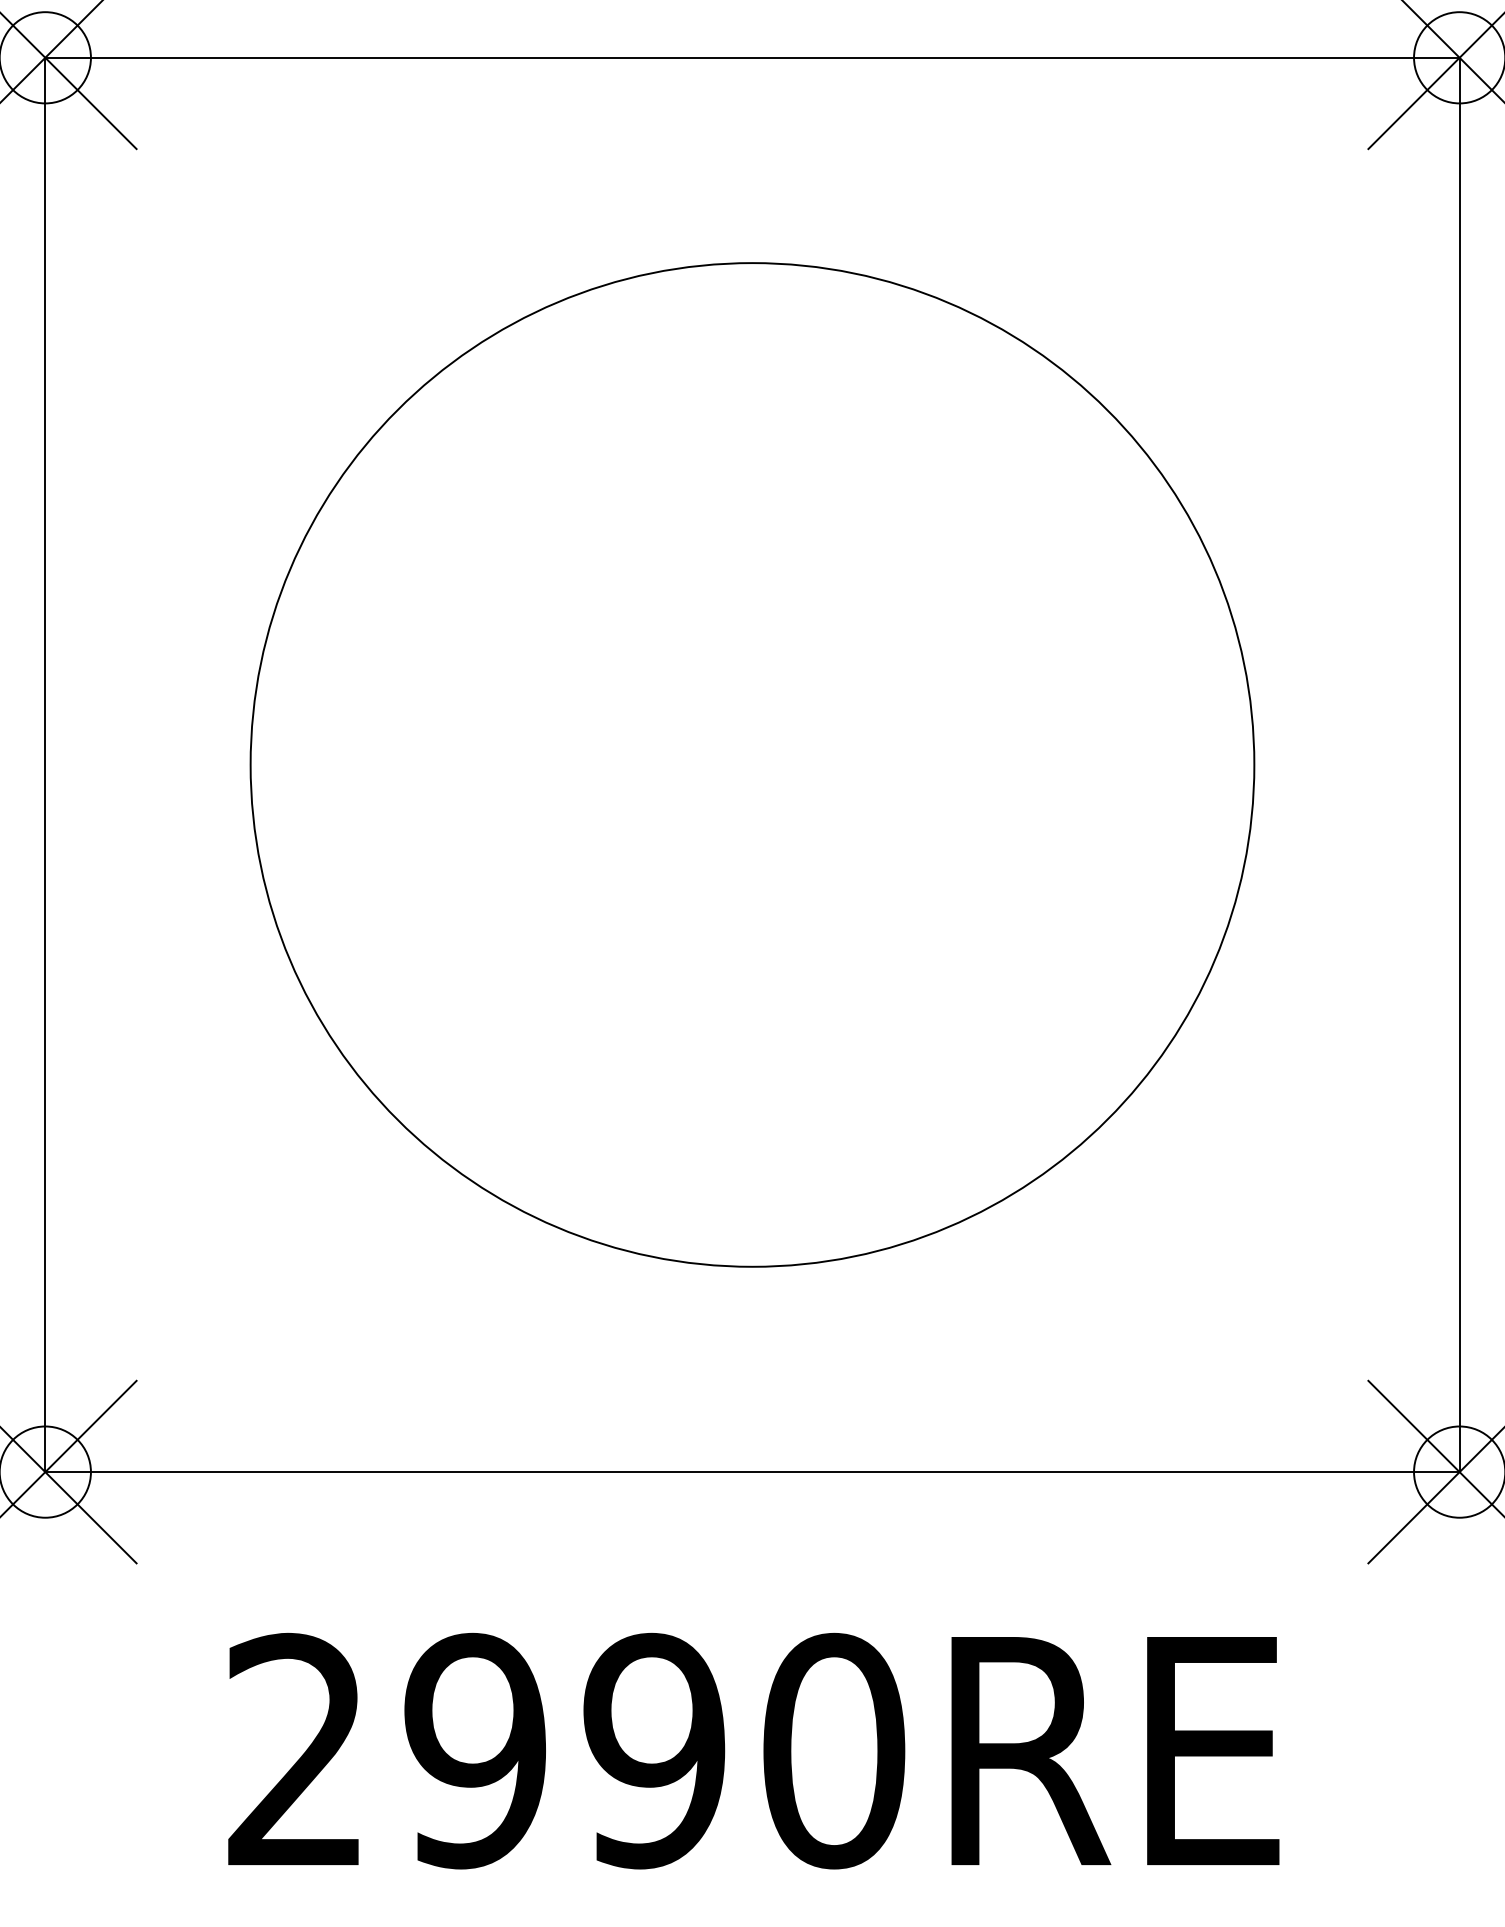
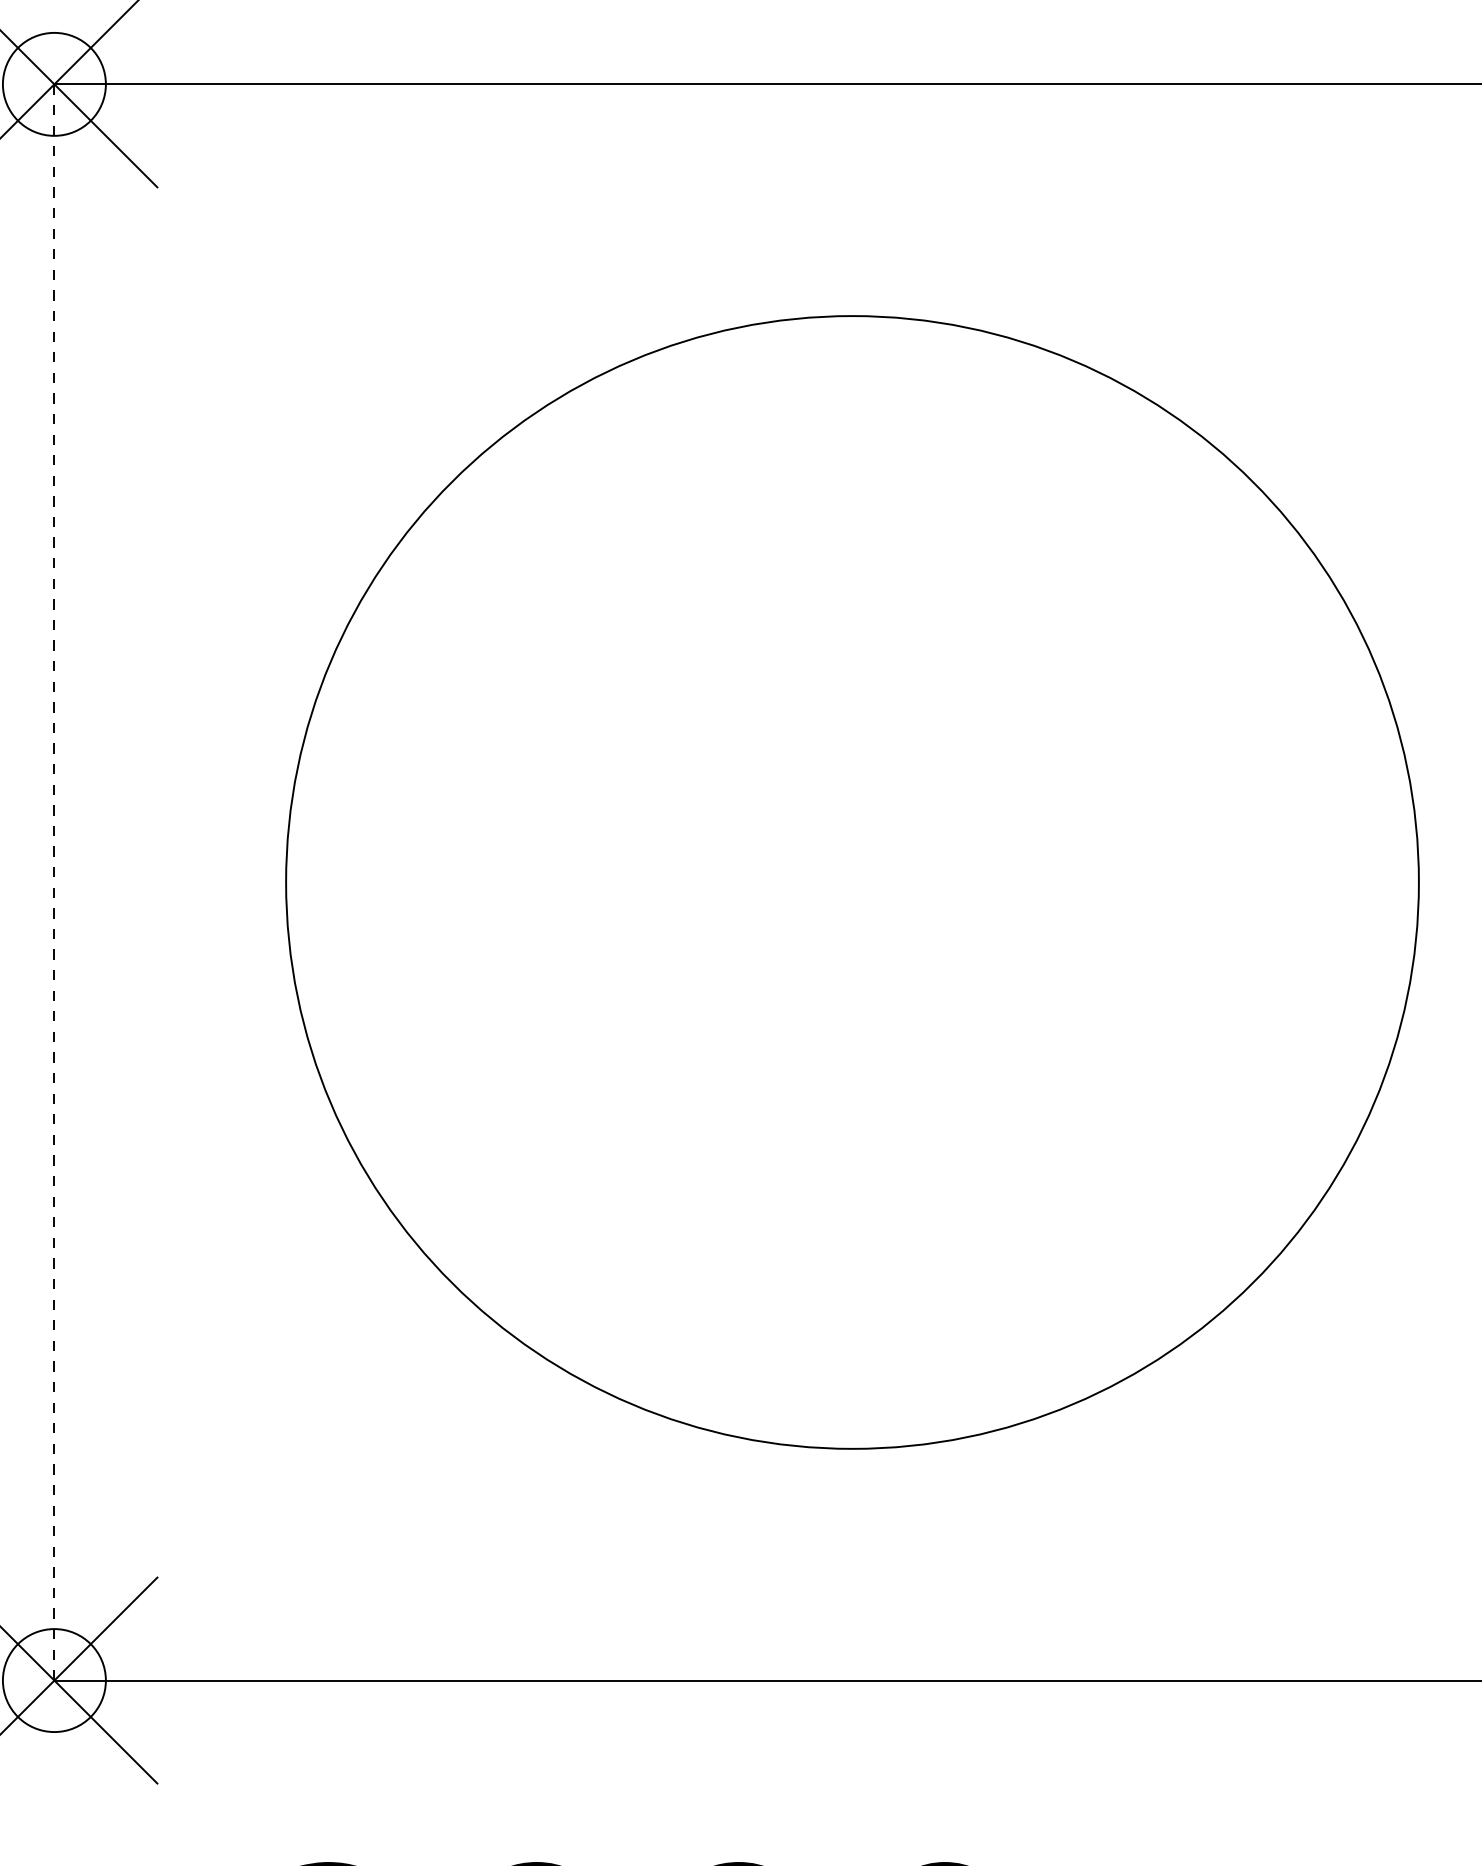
line: (45, 764) -> (54, 881), solid -> dashed

